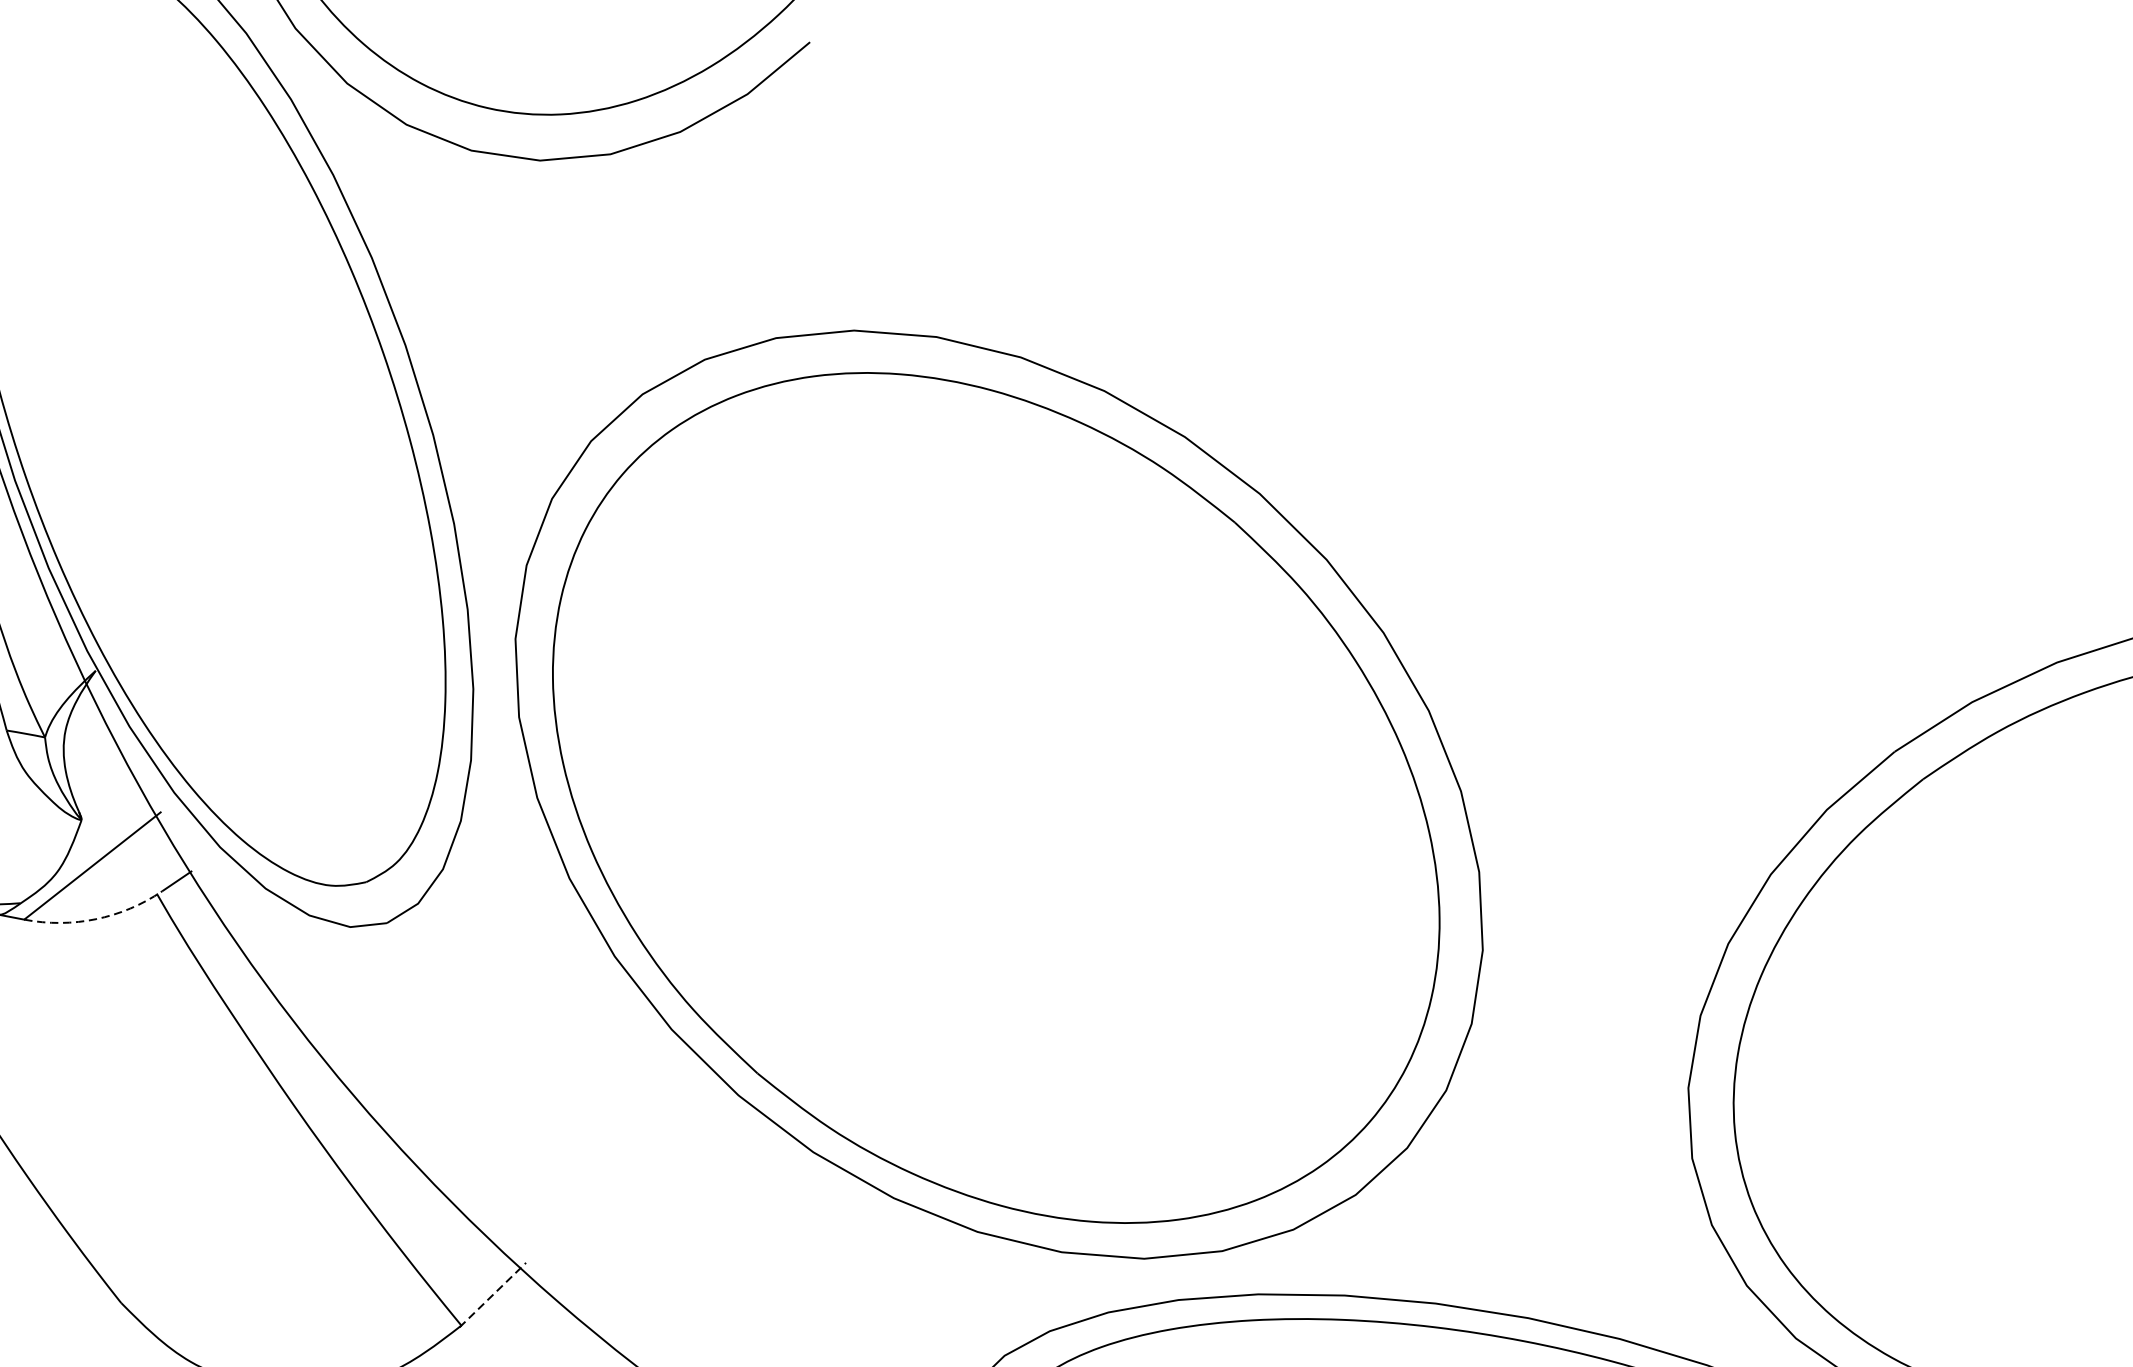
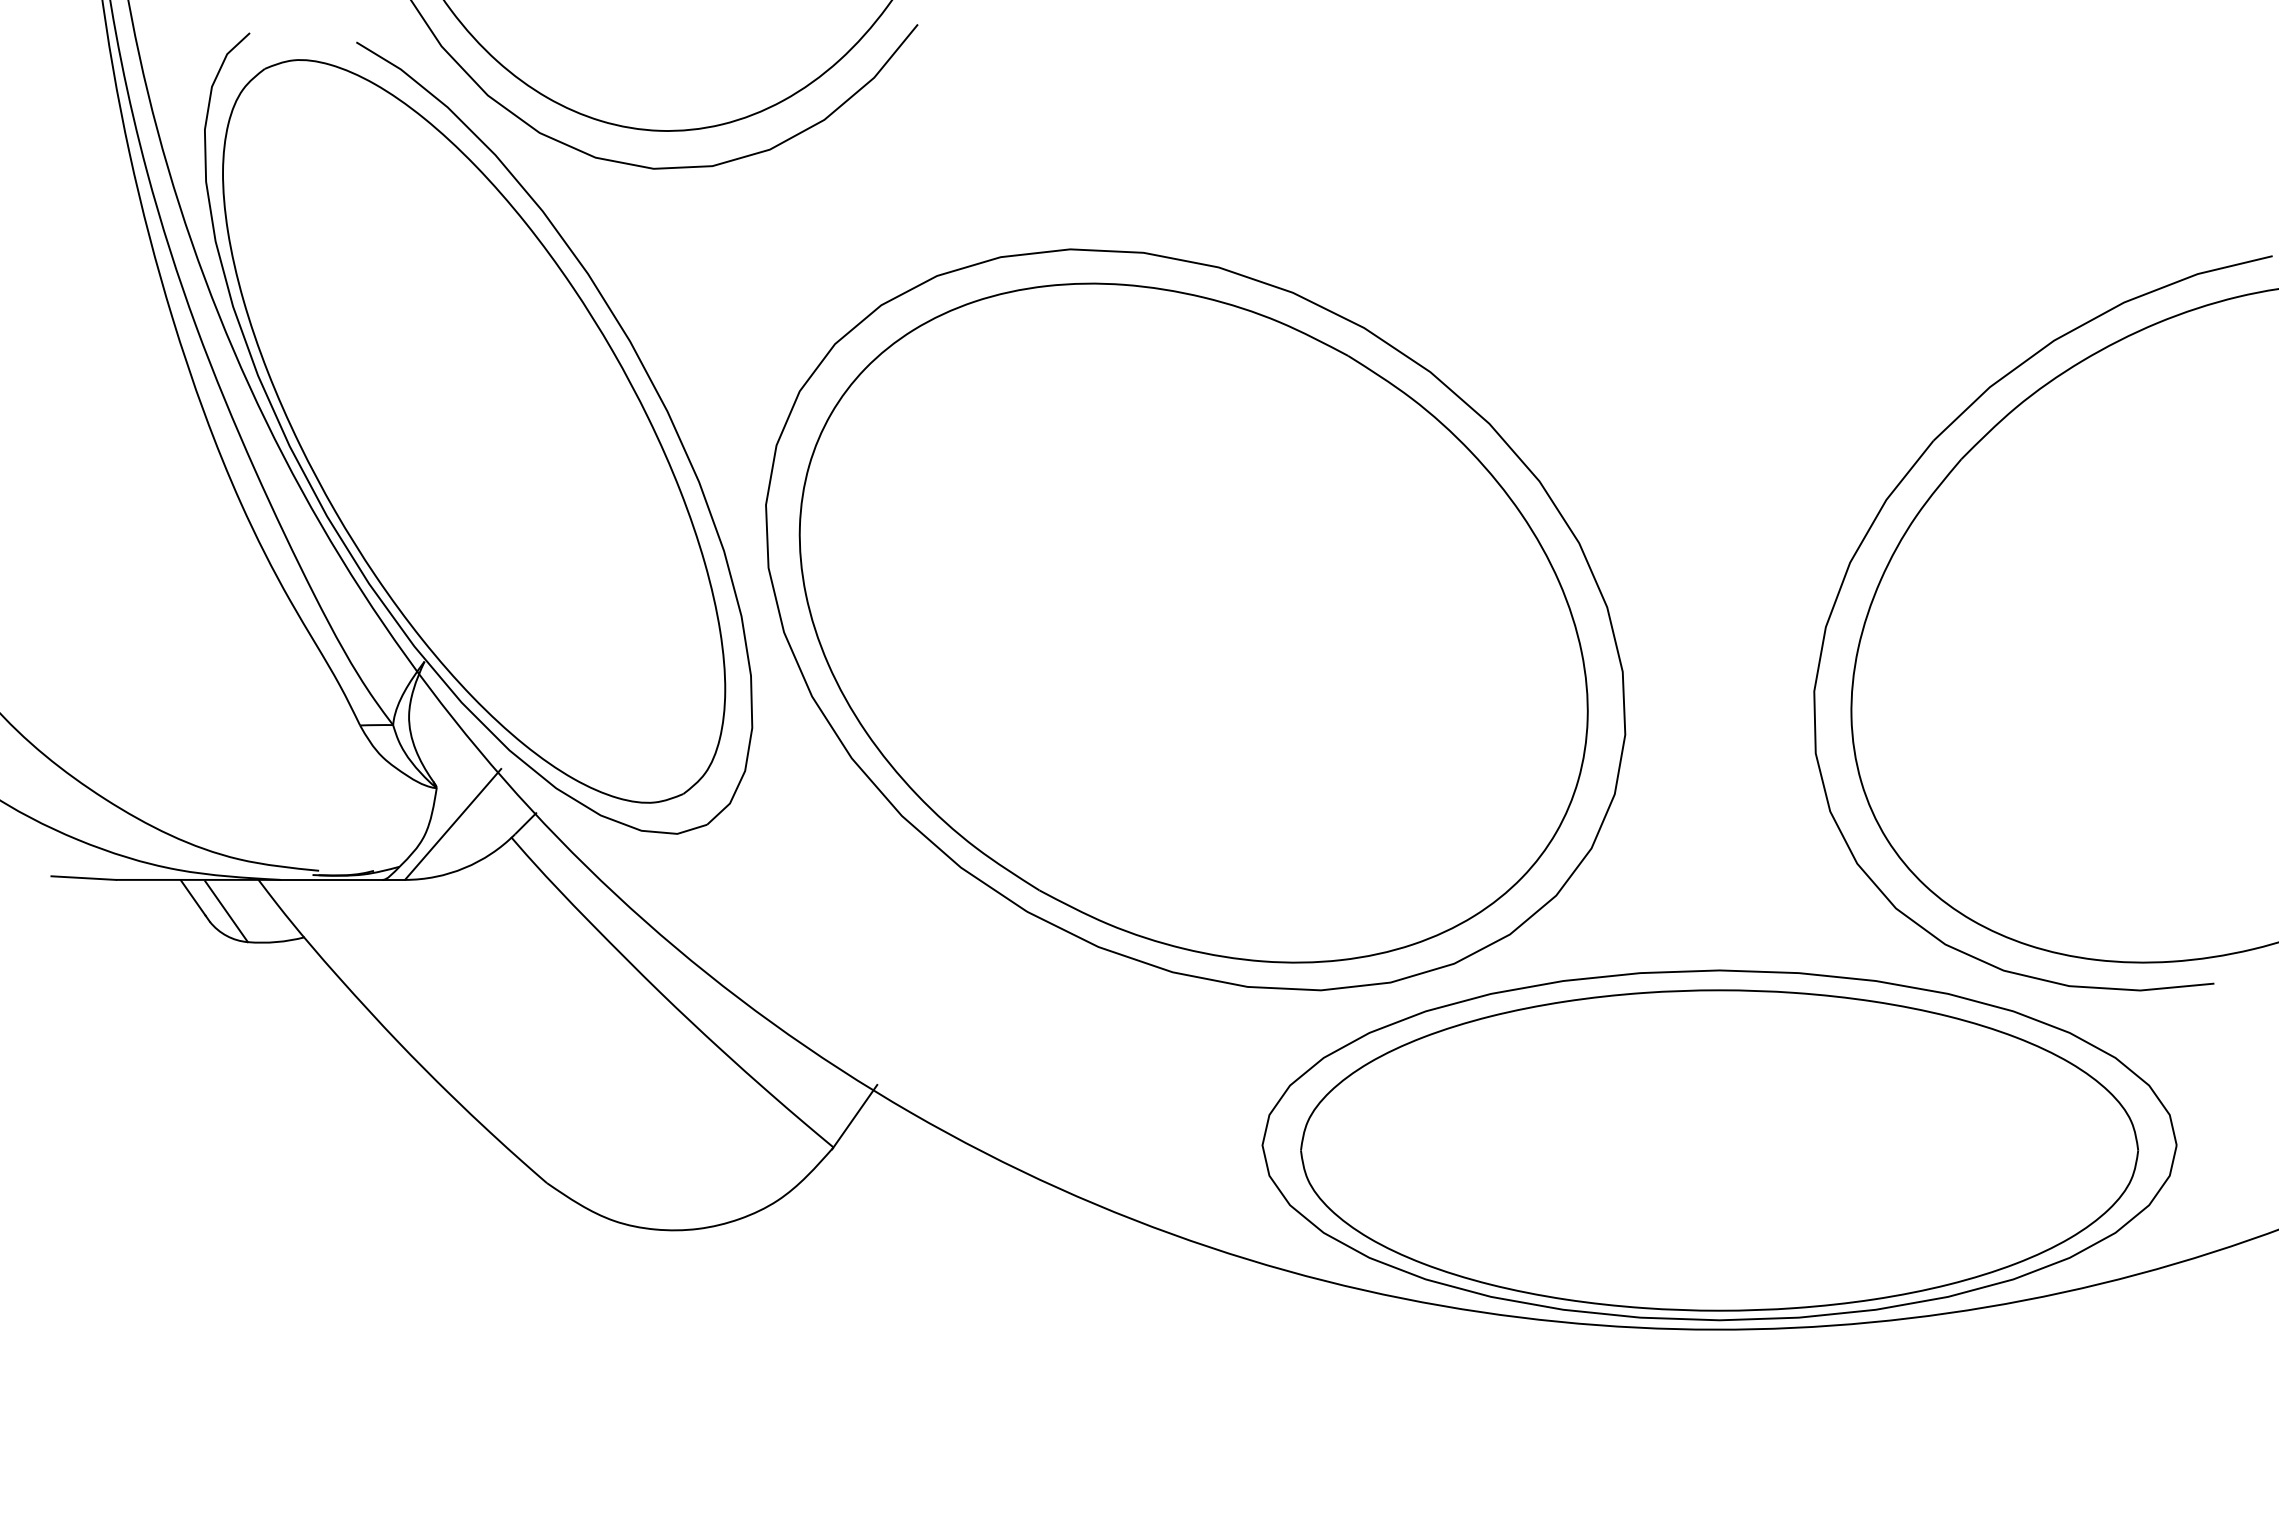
arc: (95, 919) -> (464, 868), dashed -> solid
line: (493, 1294) -> (855, 1116), dashed -> solid

